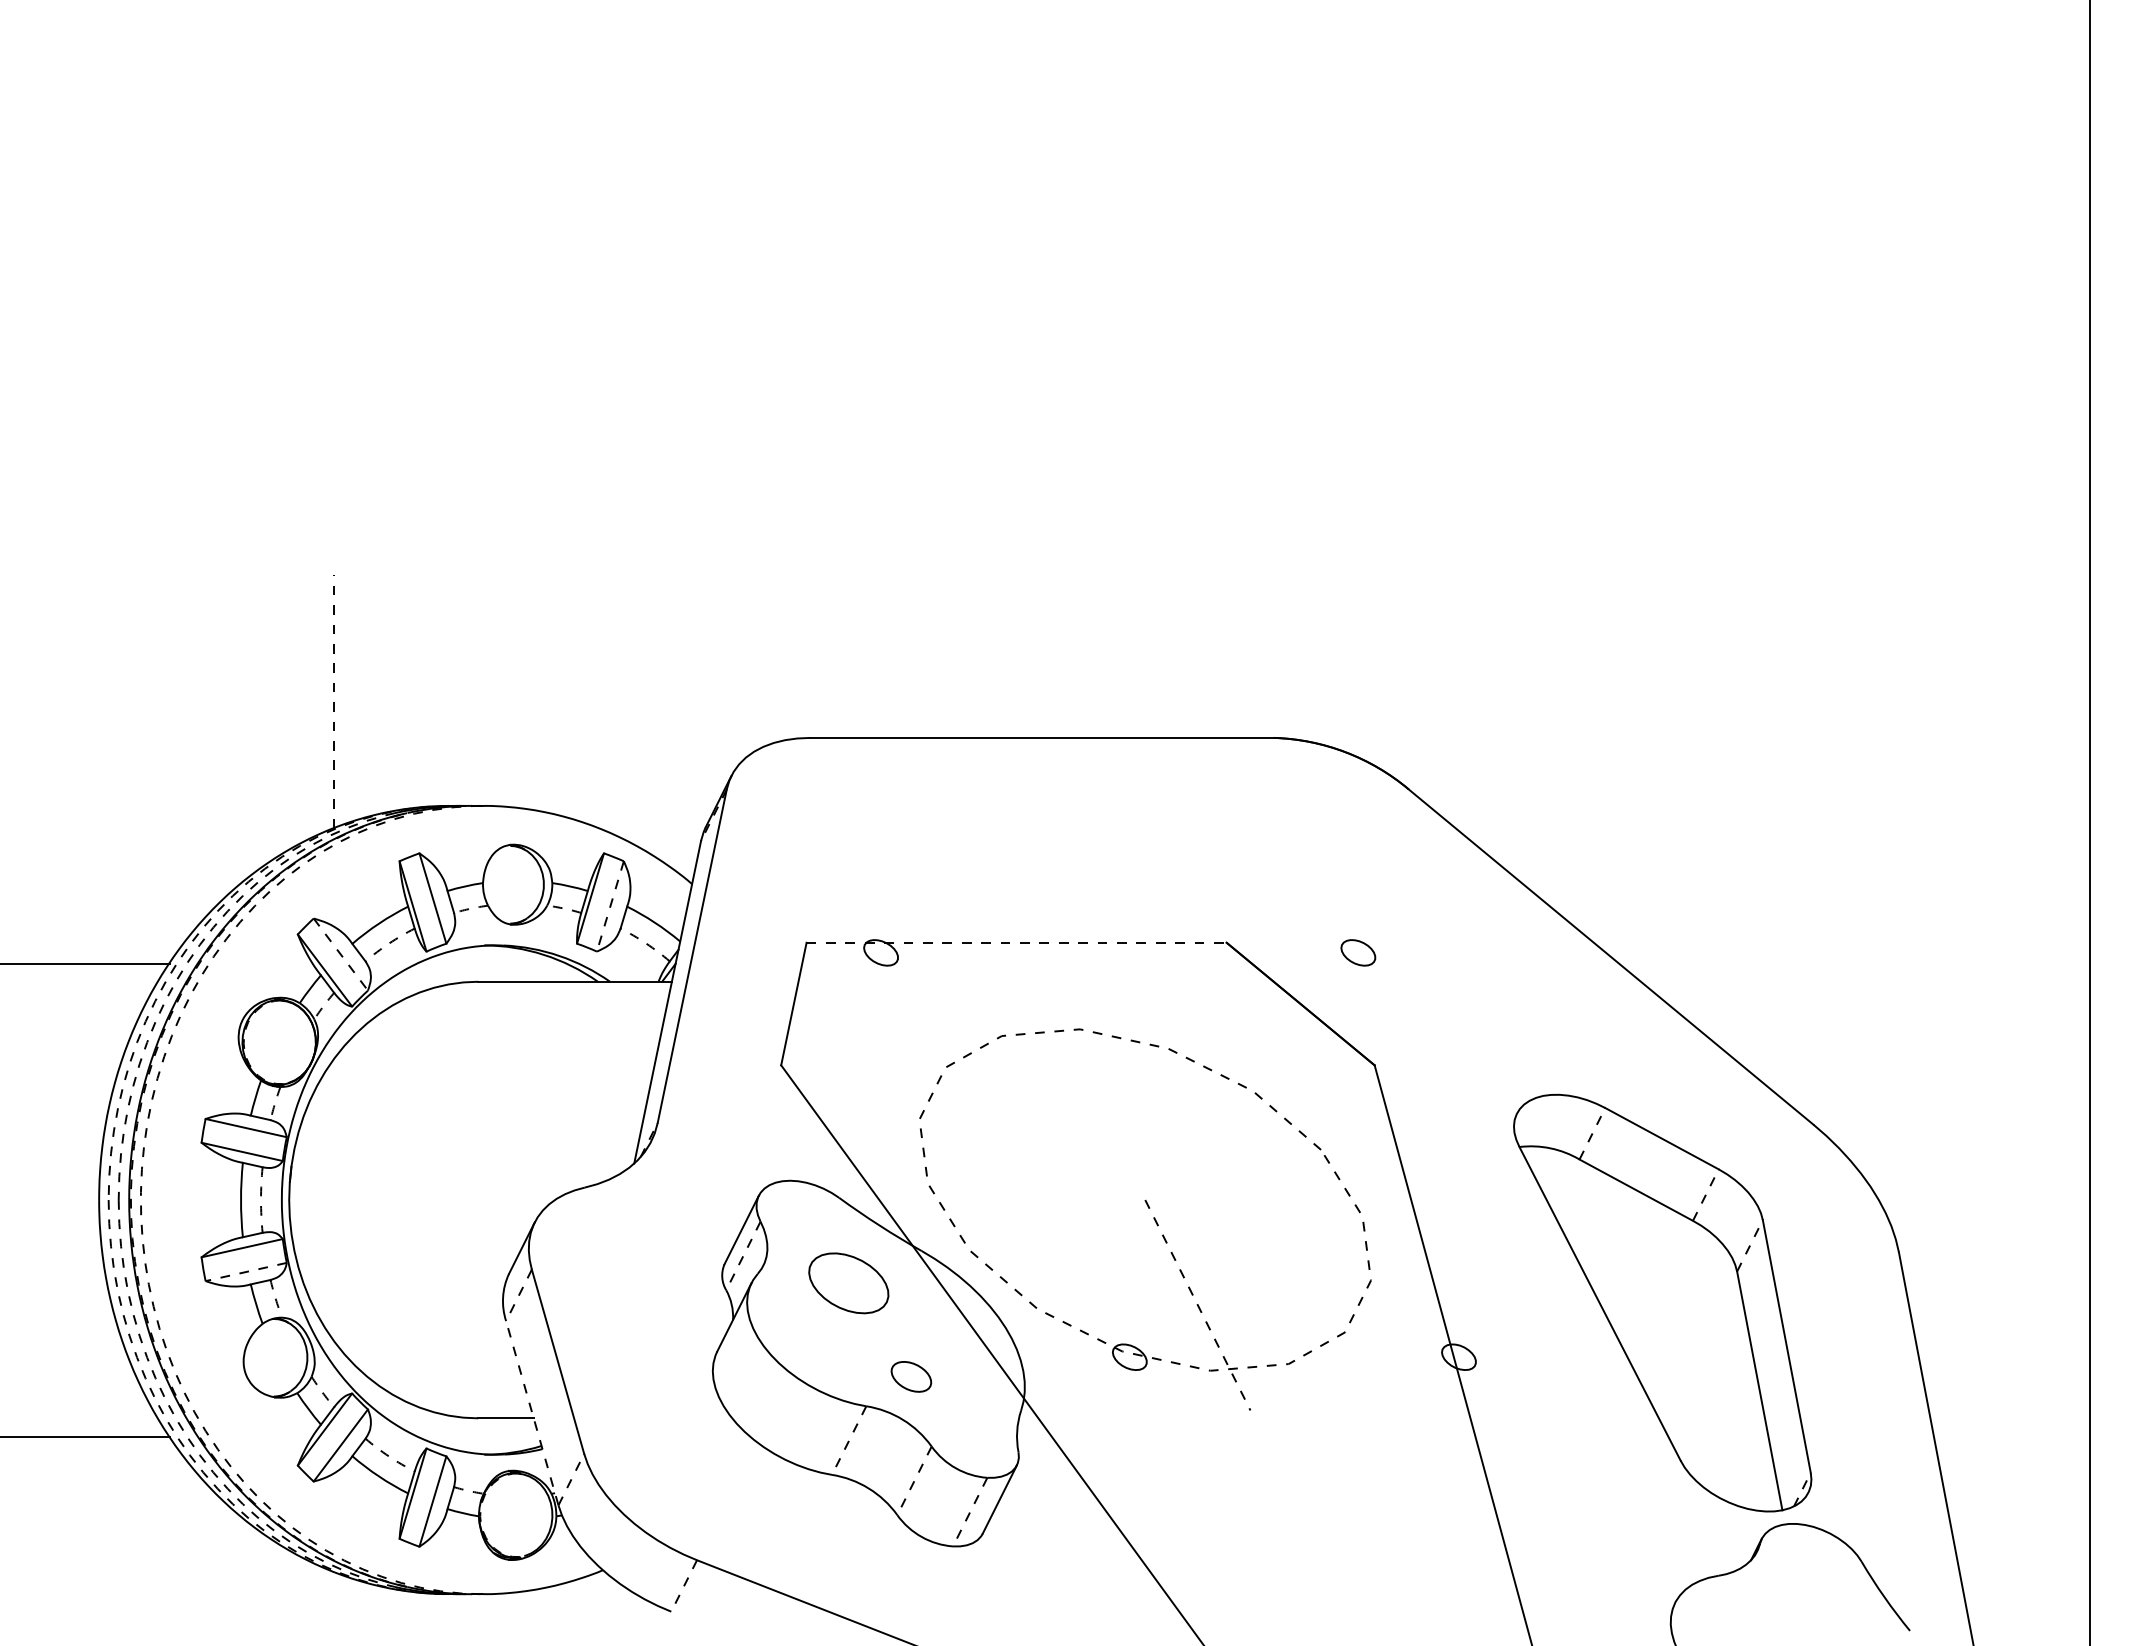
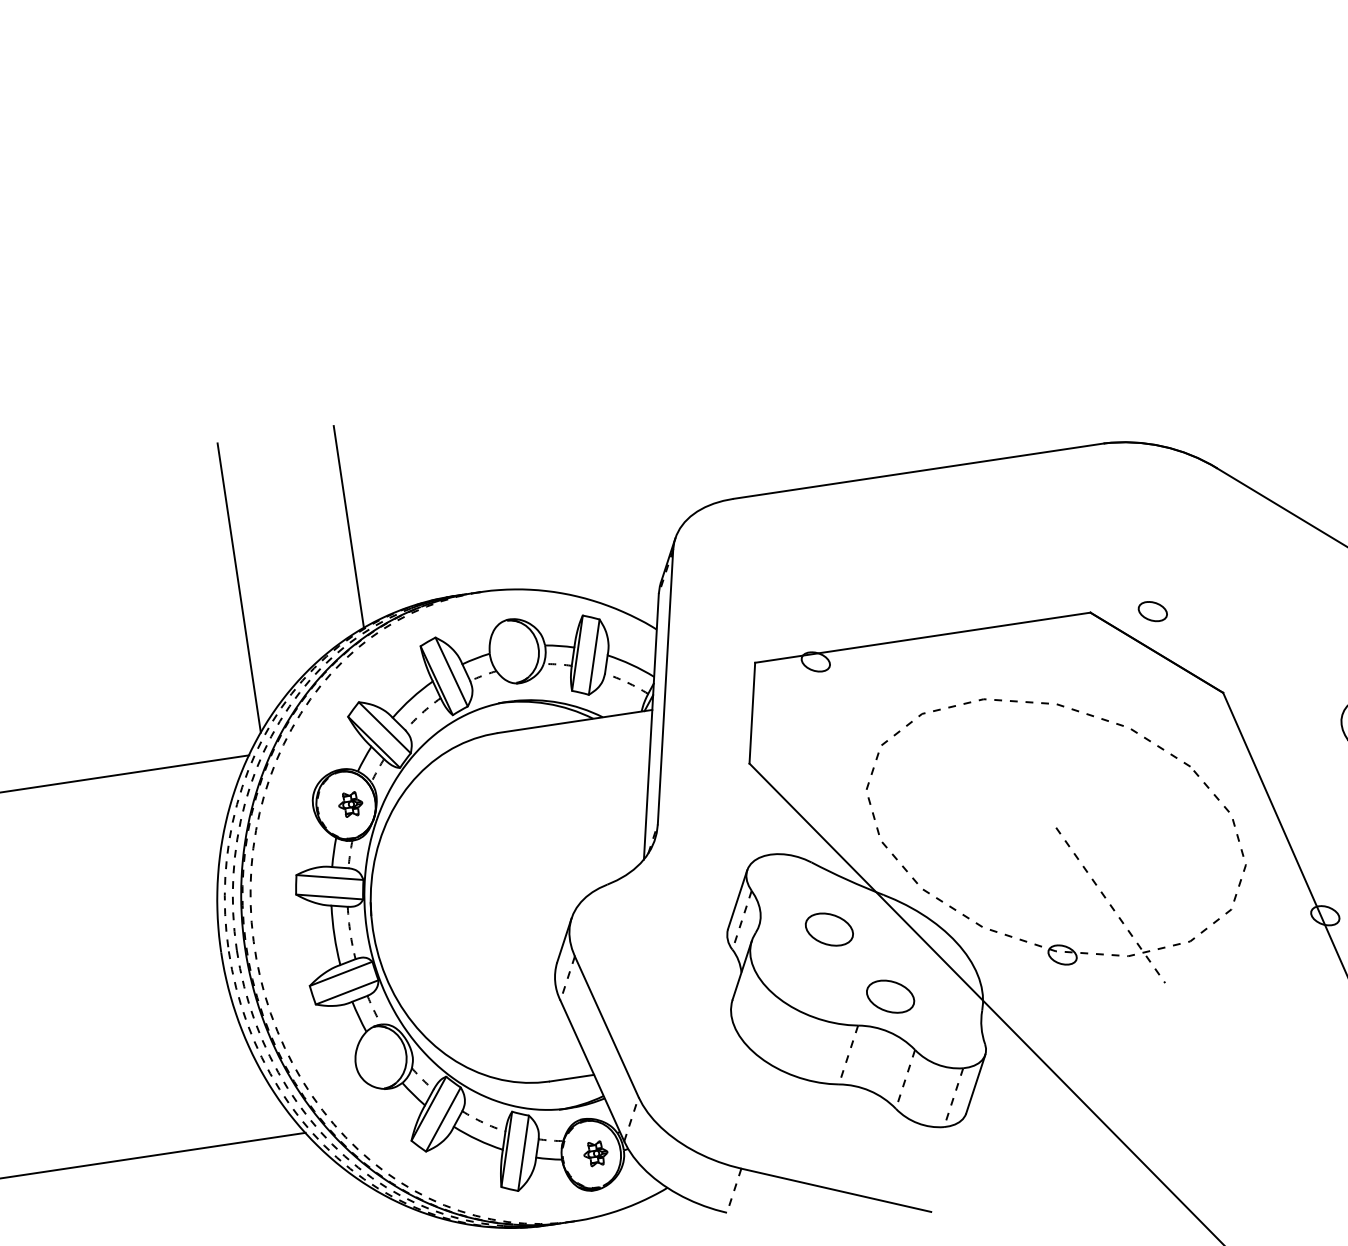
line: (333, 701) -> (348, 526), dashed -> solid
line: (187, 756) -> (238, 587), added
line: (610, 906) -> (594, 657), dashed -> solid
line: (1017, 942) -> (923, 637), dashed -> solid
part: (1358, 952) -> (1152, 611), moved
line: (341, 954) -> (385, 727), dashed -> solid
part: (284, 1041) -> (350, 803), added
line: (246, 1272) -> (347, 992), dashed -> solid
part: (848, 1283) -> (829, 929), size x0.71
part: (911, 1376) -> (890, 996), size x1.43
line: (532, 1413) -> (592, 1071), dashed -> solid
part: (521, 1514) -> (595, 1153), added

